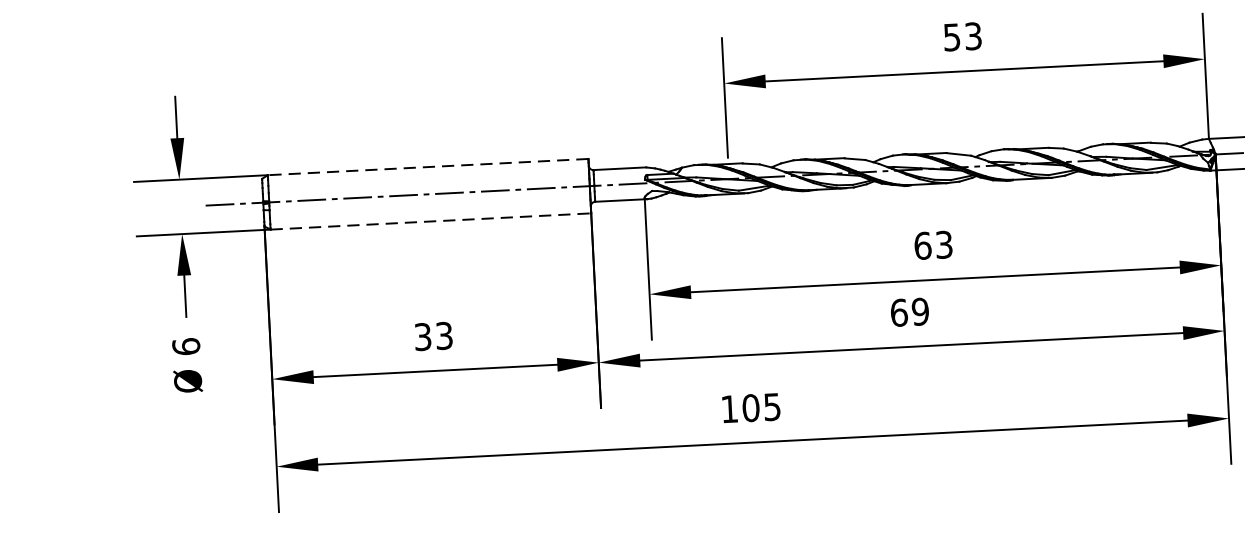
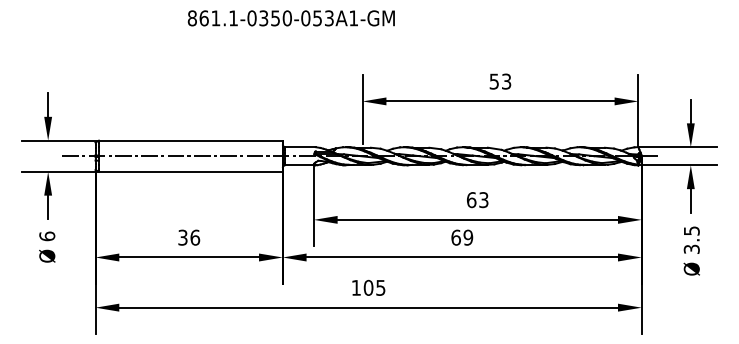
line: (427, 166) -> (190, 140), dashed -> solid
line: (430, 220) -> (190, 171), dashed -> solid
text: (444, 335) -> (195, 237), 33 -> 36

